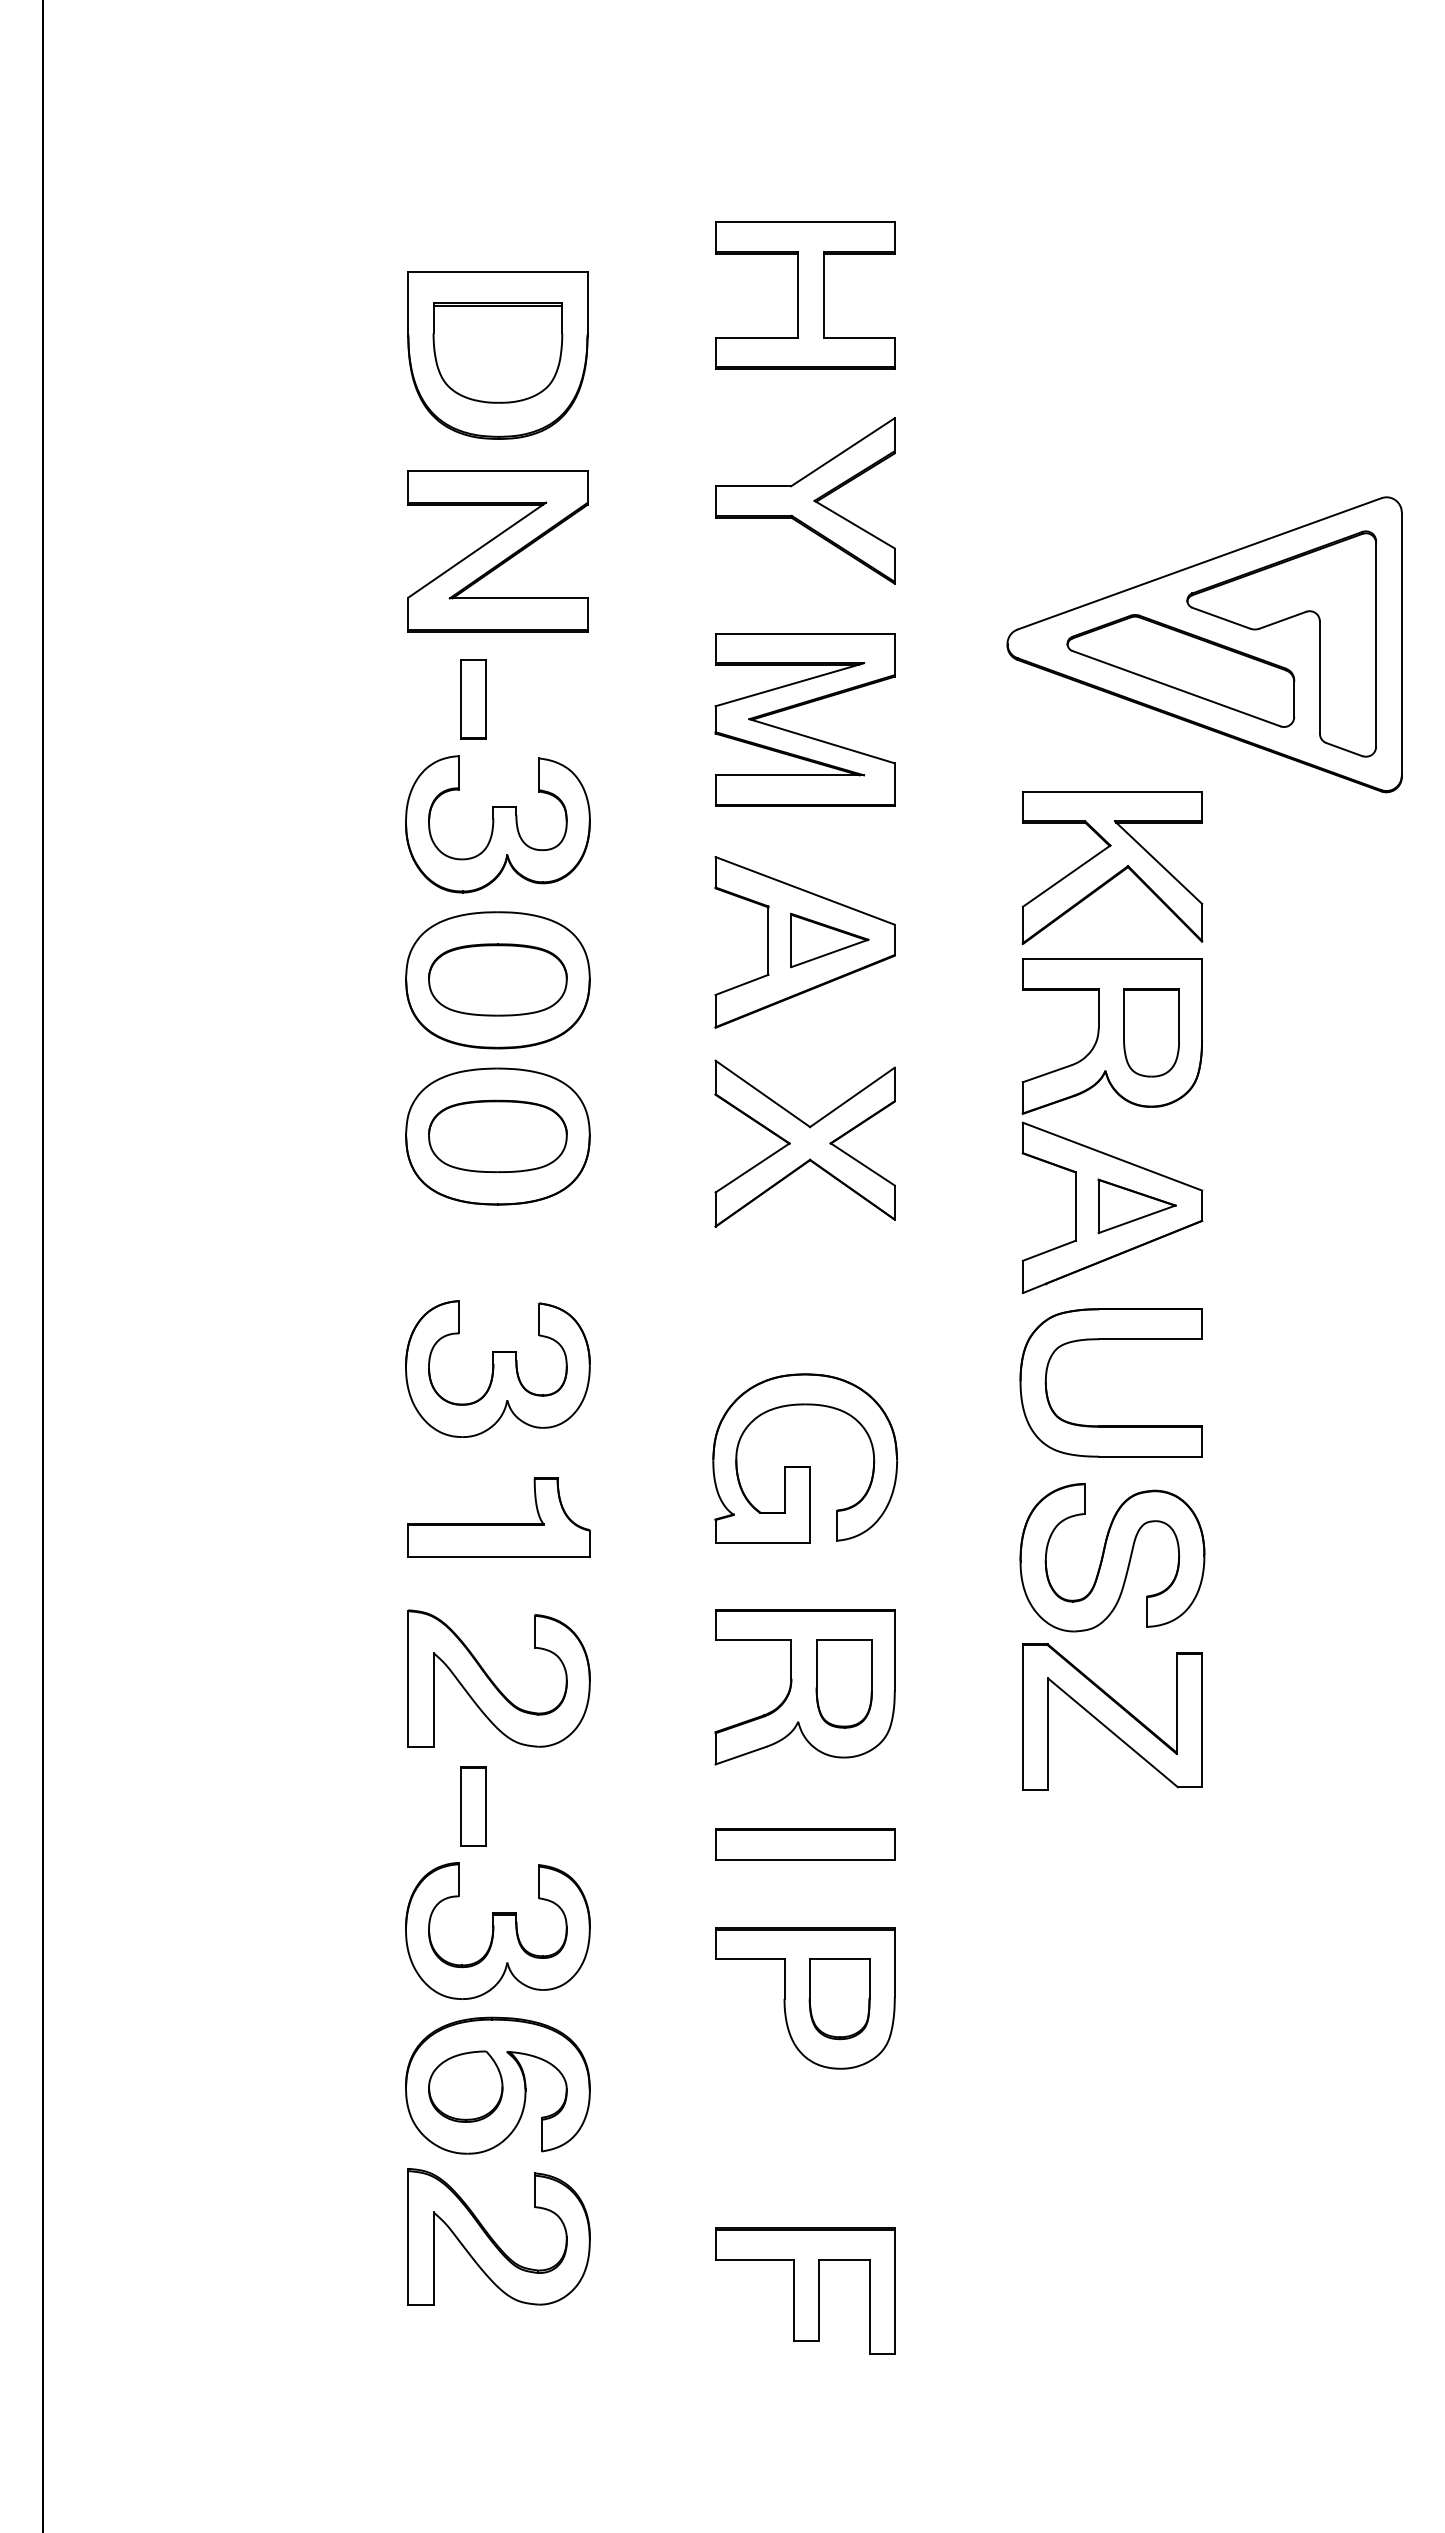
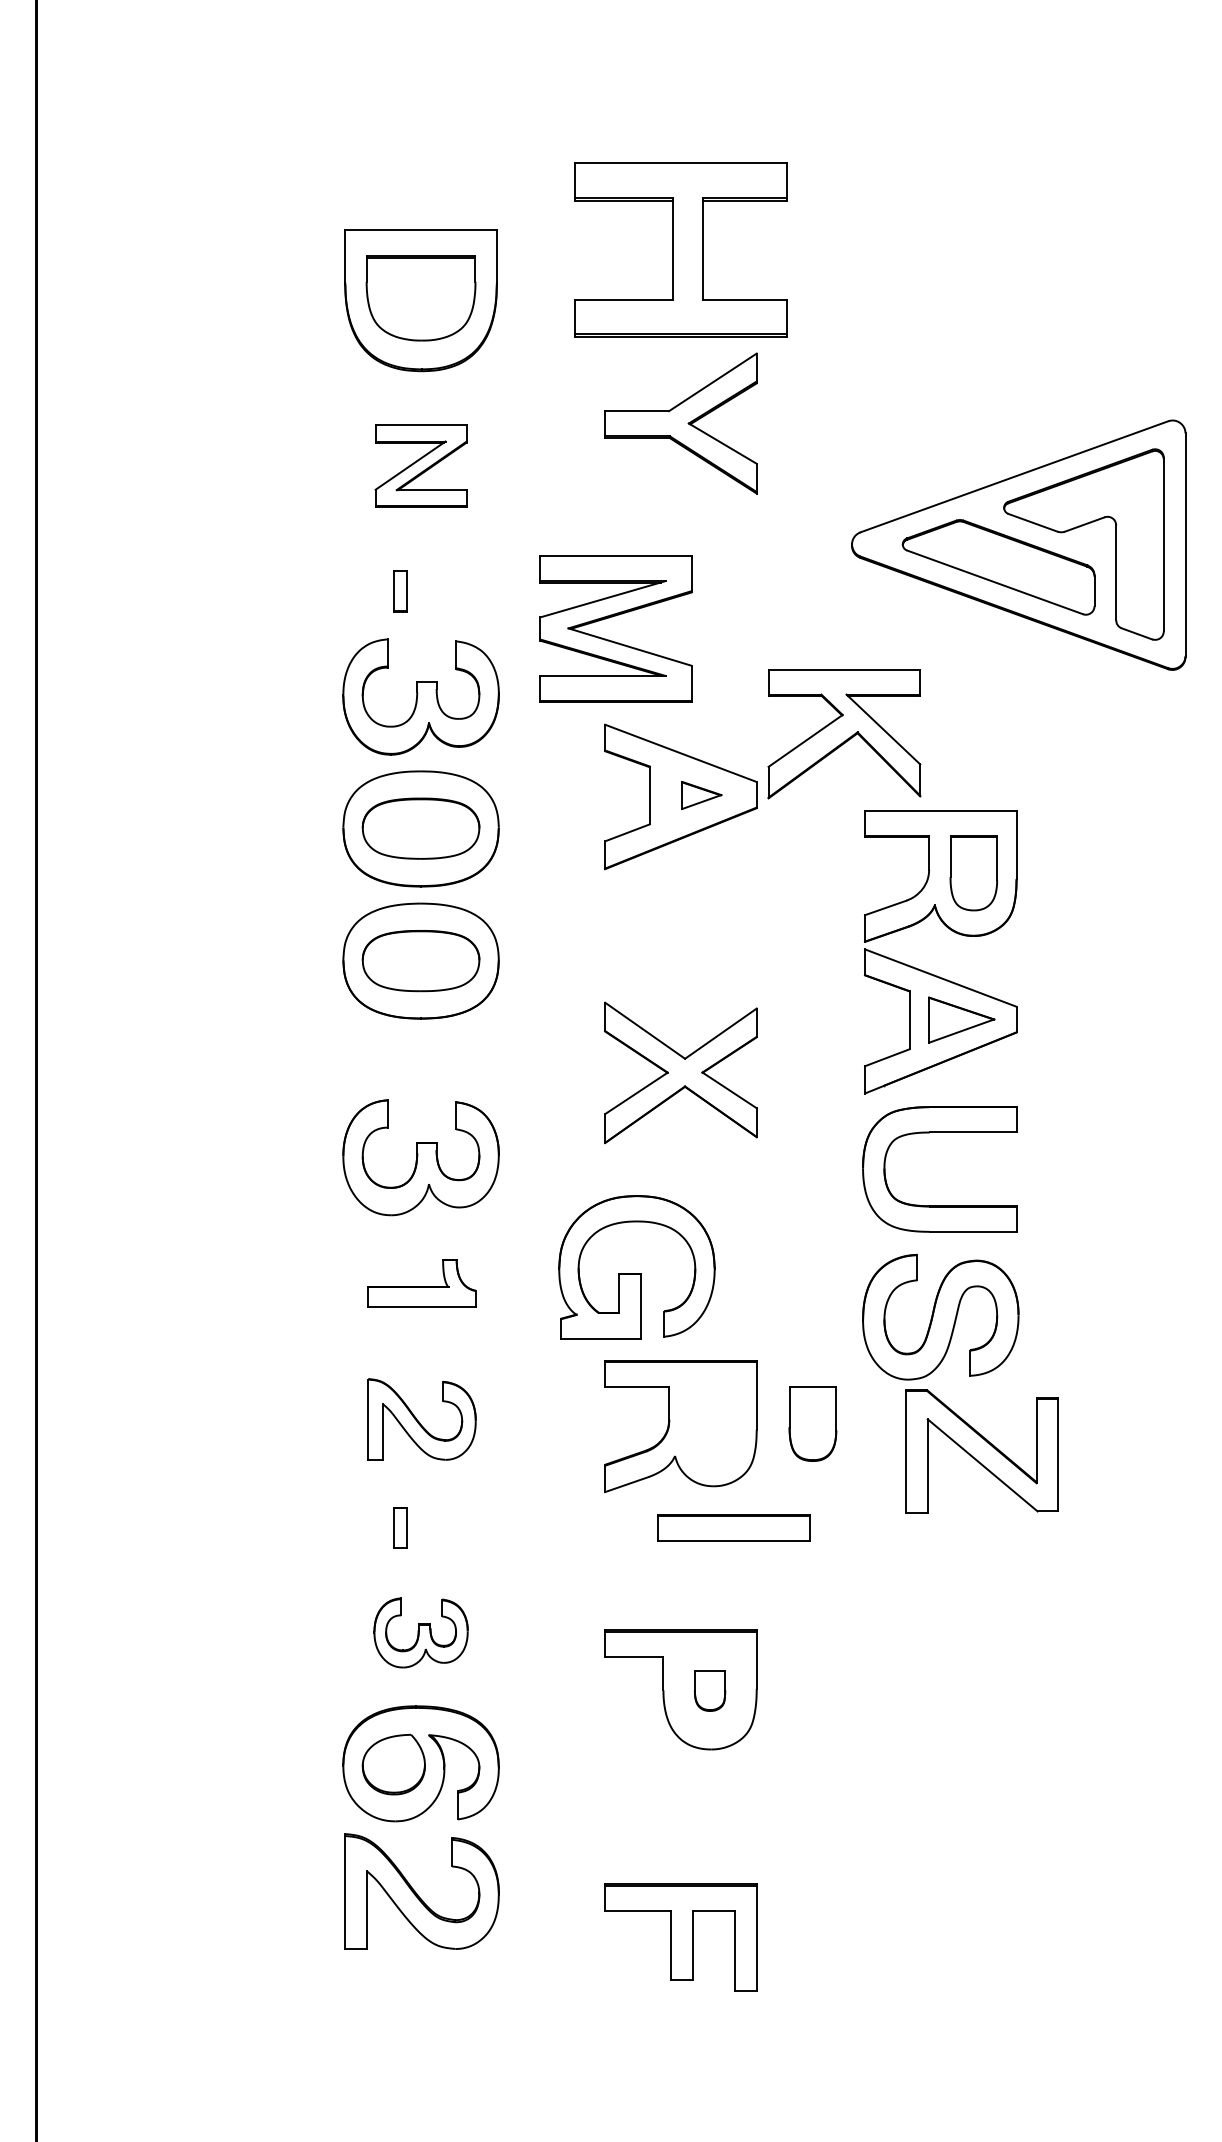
part: (805, 295) -> (681, 249), size x1.4
part: (497, 551) -> (420, 466), size x0.6
part: (473, 699) -> (400, 591), size x0.6
part: (799, 706) -> (611, 617), moved
part: (1112, 868) -> (844, 734), moved
part: (829, 940) -> (701, 795), size x0.6
part: (804, 1143) -> (680, 1072), moved
part: (804, 1466) -> (636, 1273), moved
part: (498, 1517) -> (421, 1283), size x0.7
part: (498, 1678) -> (421, 1419), size x0.7
part: (843, 1683) -> (812, 1423), moved
part: (1112, 1716) -> (982, 1451), moved
part: (473, 1806) -> (400, 1527), size x0.6
part: (805, 1844) -> (734, 1528), moved
part: (497, 1930) -> (420, 1632), size x0.6
part: (839, 1999) -> (709, 1690), size x0.6

